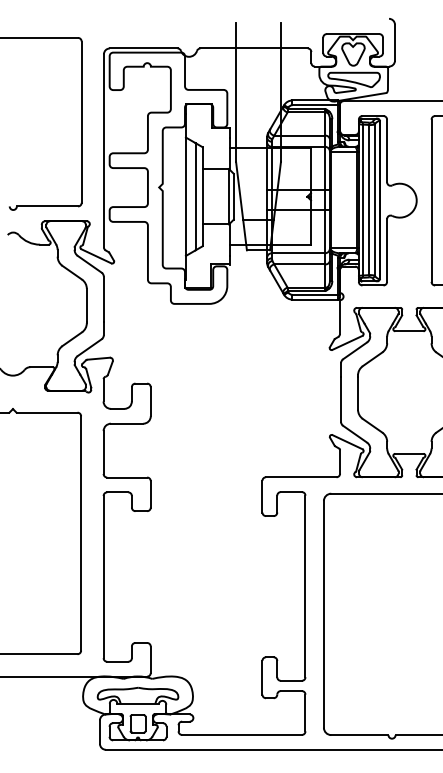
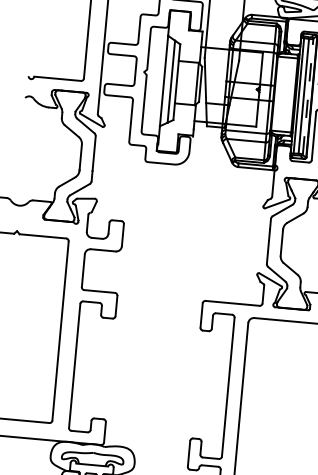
line: (374, 200) -> (307, 97), solid -> dashed

